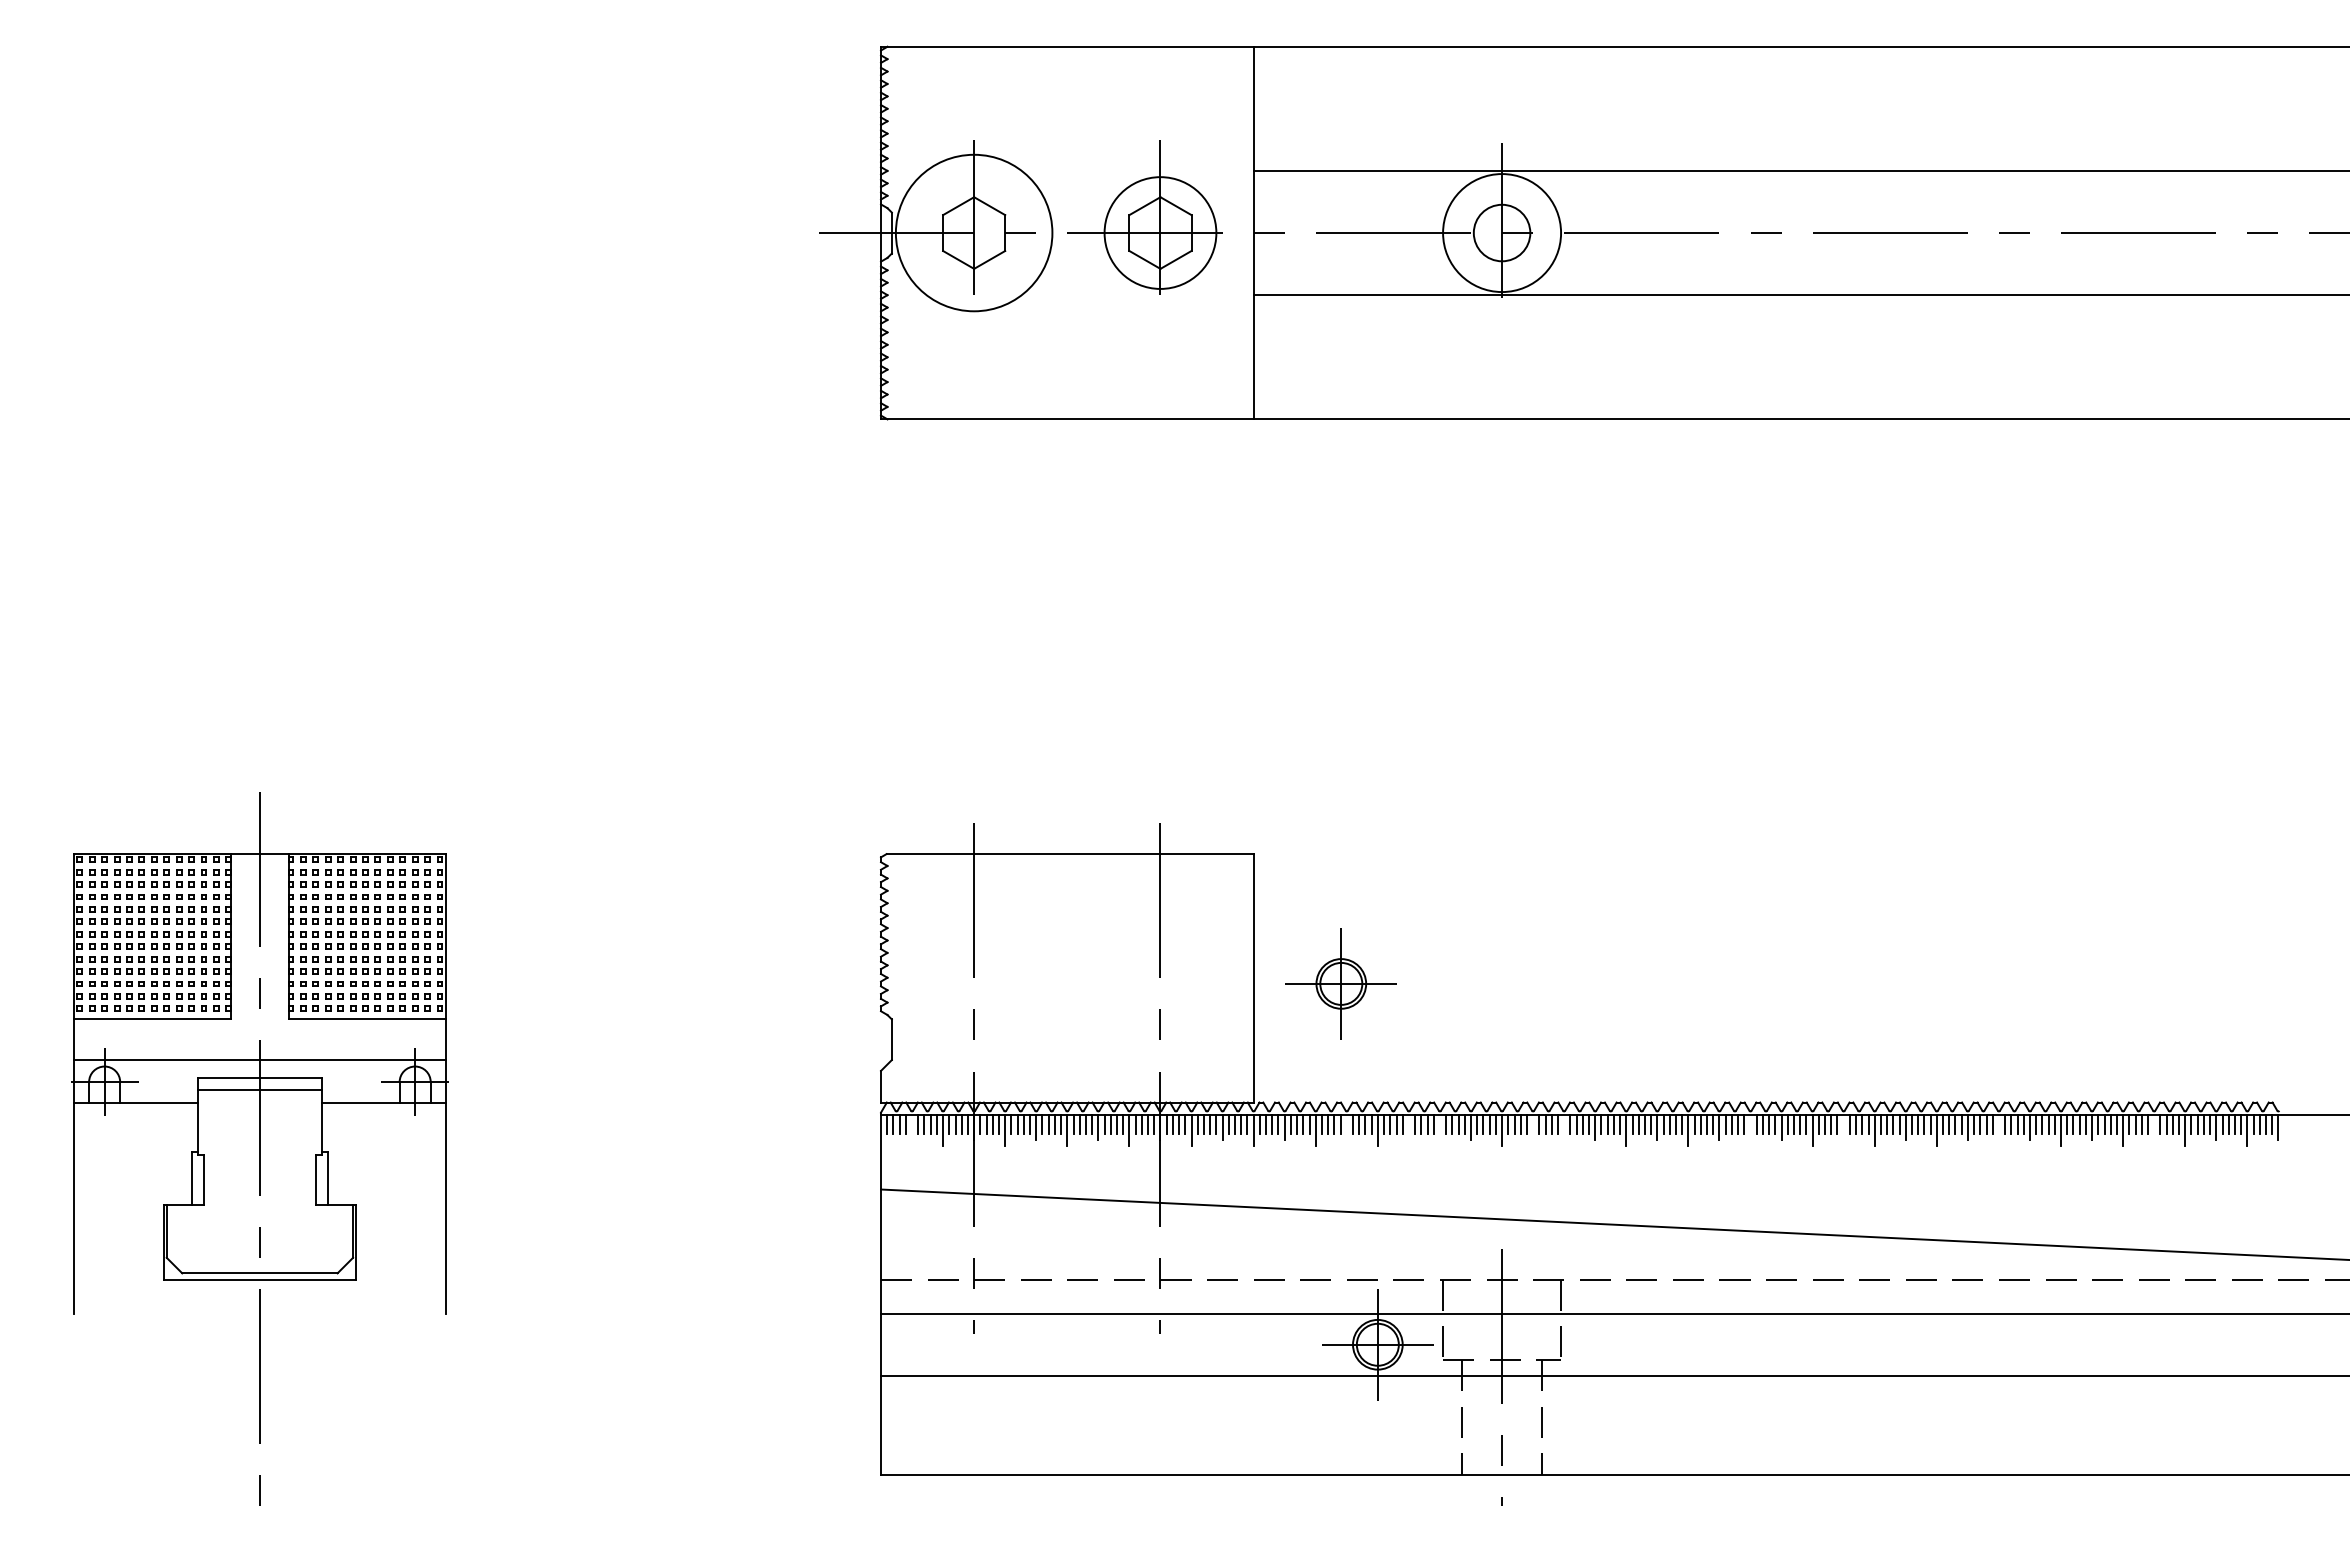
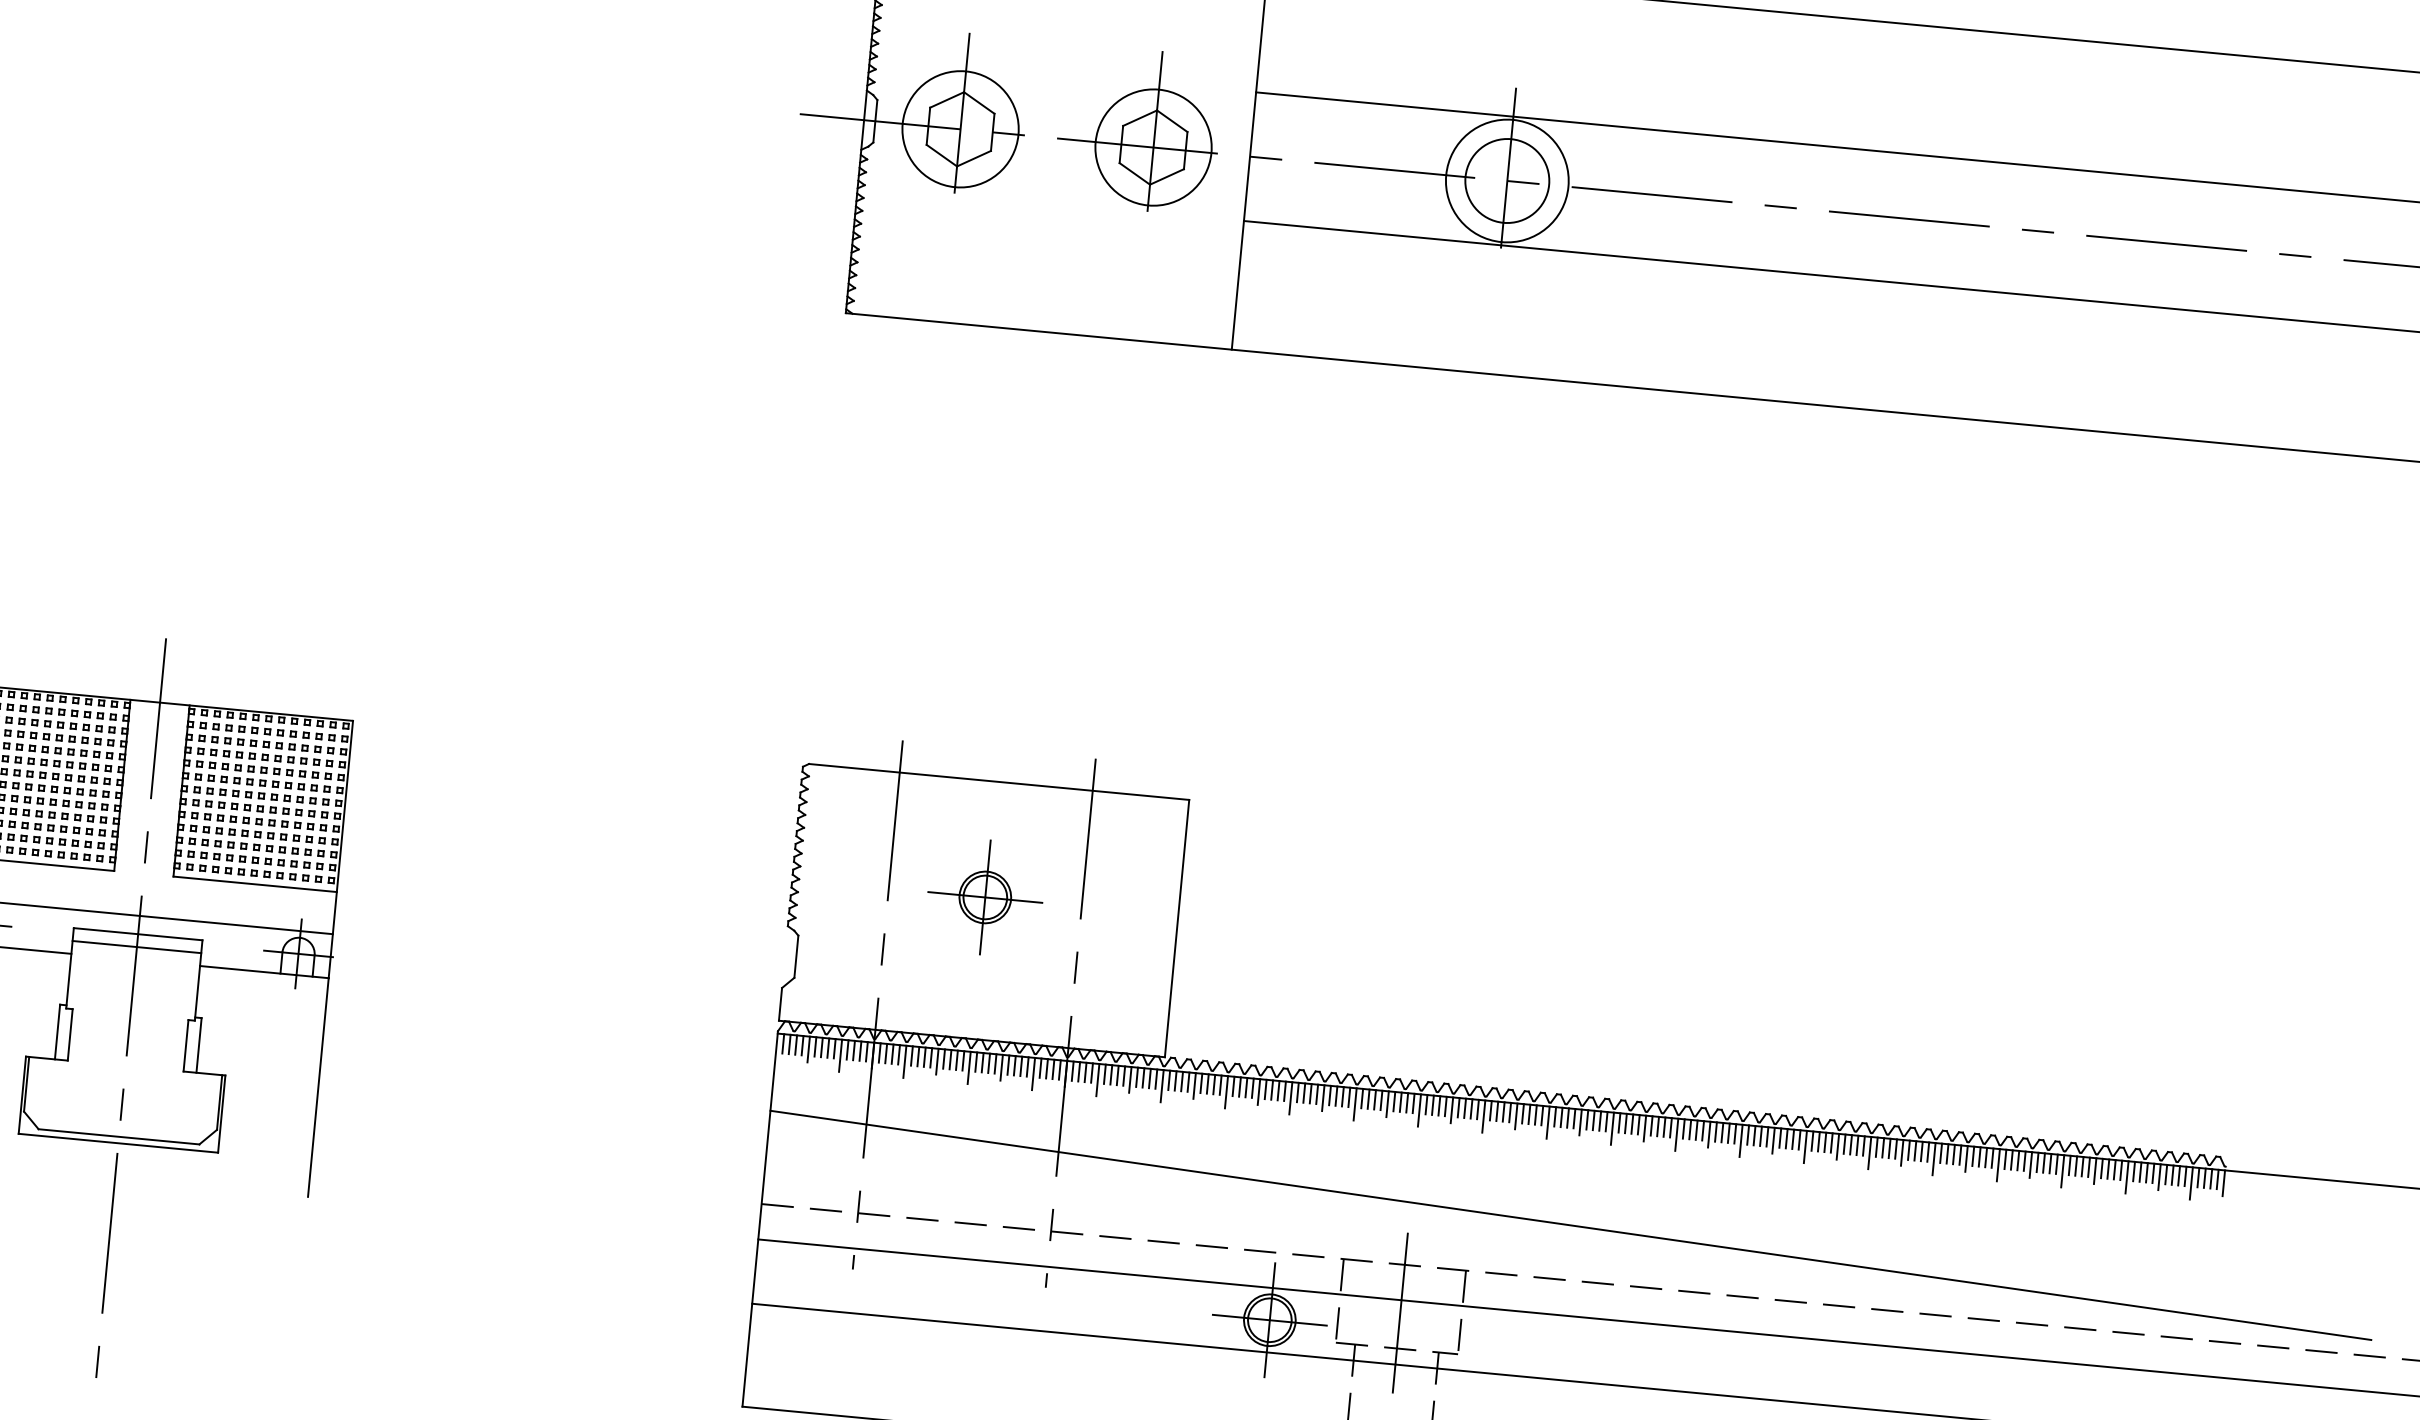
circle: (974, 232) -> (960, 128), size x0.71
circle: (1501, 232) -> (1506, 180), size x1.43
part: (1340, 983) -> (984, 896), moved
line: (912, 1126) -> (809, 1048), added
line: (1346, 1126) -> (1258, 1091), added
line: (1408, 1126) -> (1322, 1097), added
line: (1533, 1126) -> (1452, 1109), added
line: (1843, 1126) -> (1773, 1139), added
line: (2154, 1126) -> (2095, 1170), added
line: (1439, 1130) -> (1354, 1104), added
line: (1564, 1130) -> (1484, 1116), added
line: (1750, 1130) -> (1676, 1134), added
line: (1998, 1130) -> (1933, 1159), added

